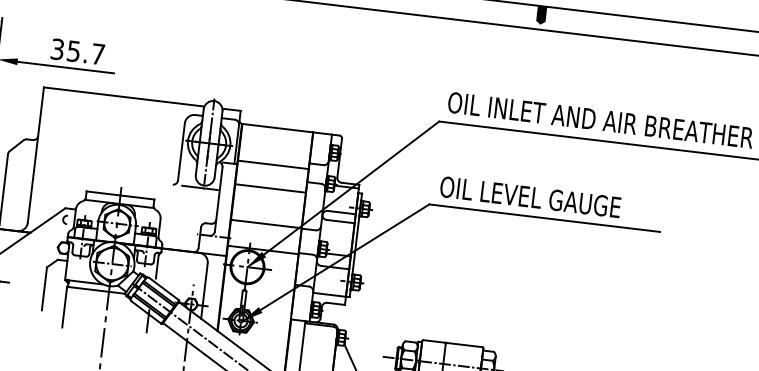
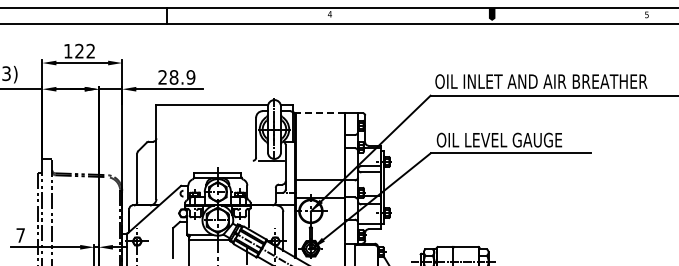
text: (77, 51) -> (176, 77), 35.7 -> 28.9
line: (278, 128) -> (320, 113), solid -> dashed
line: (272, 165) -> (319, 139), removed
line: (269, 188) -> (319, 155), removed

